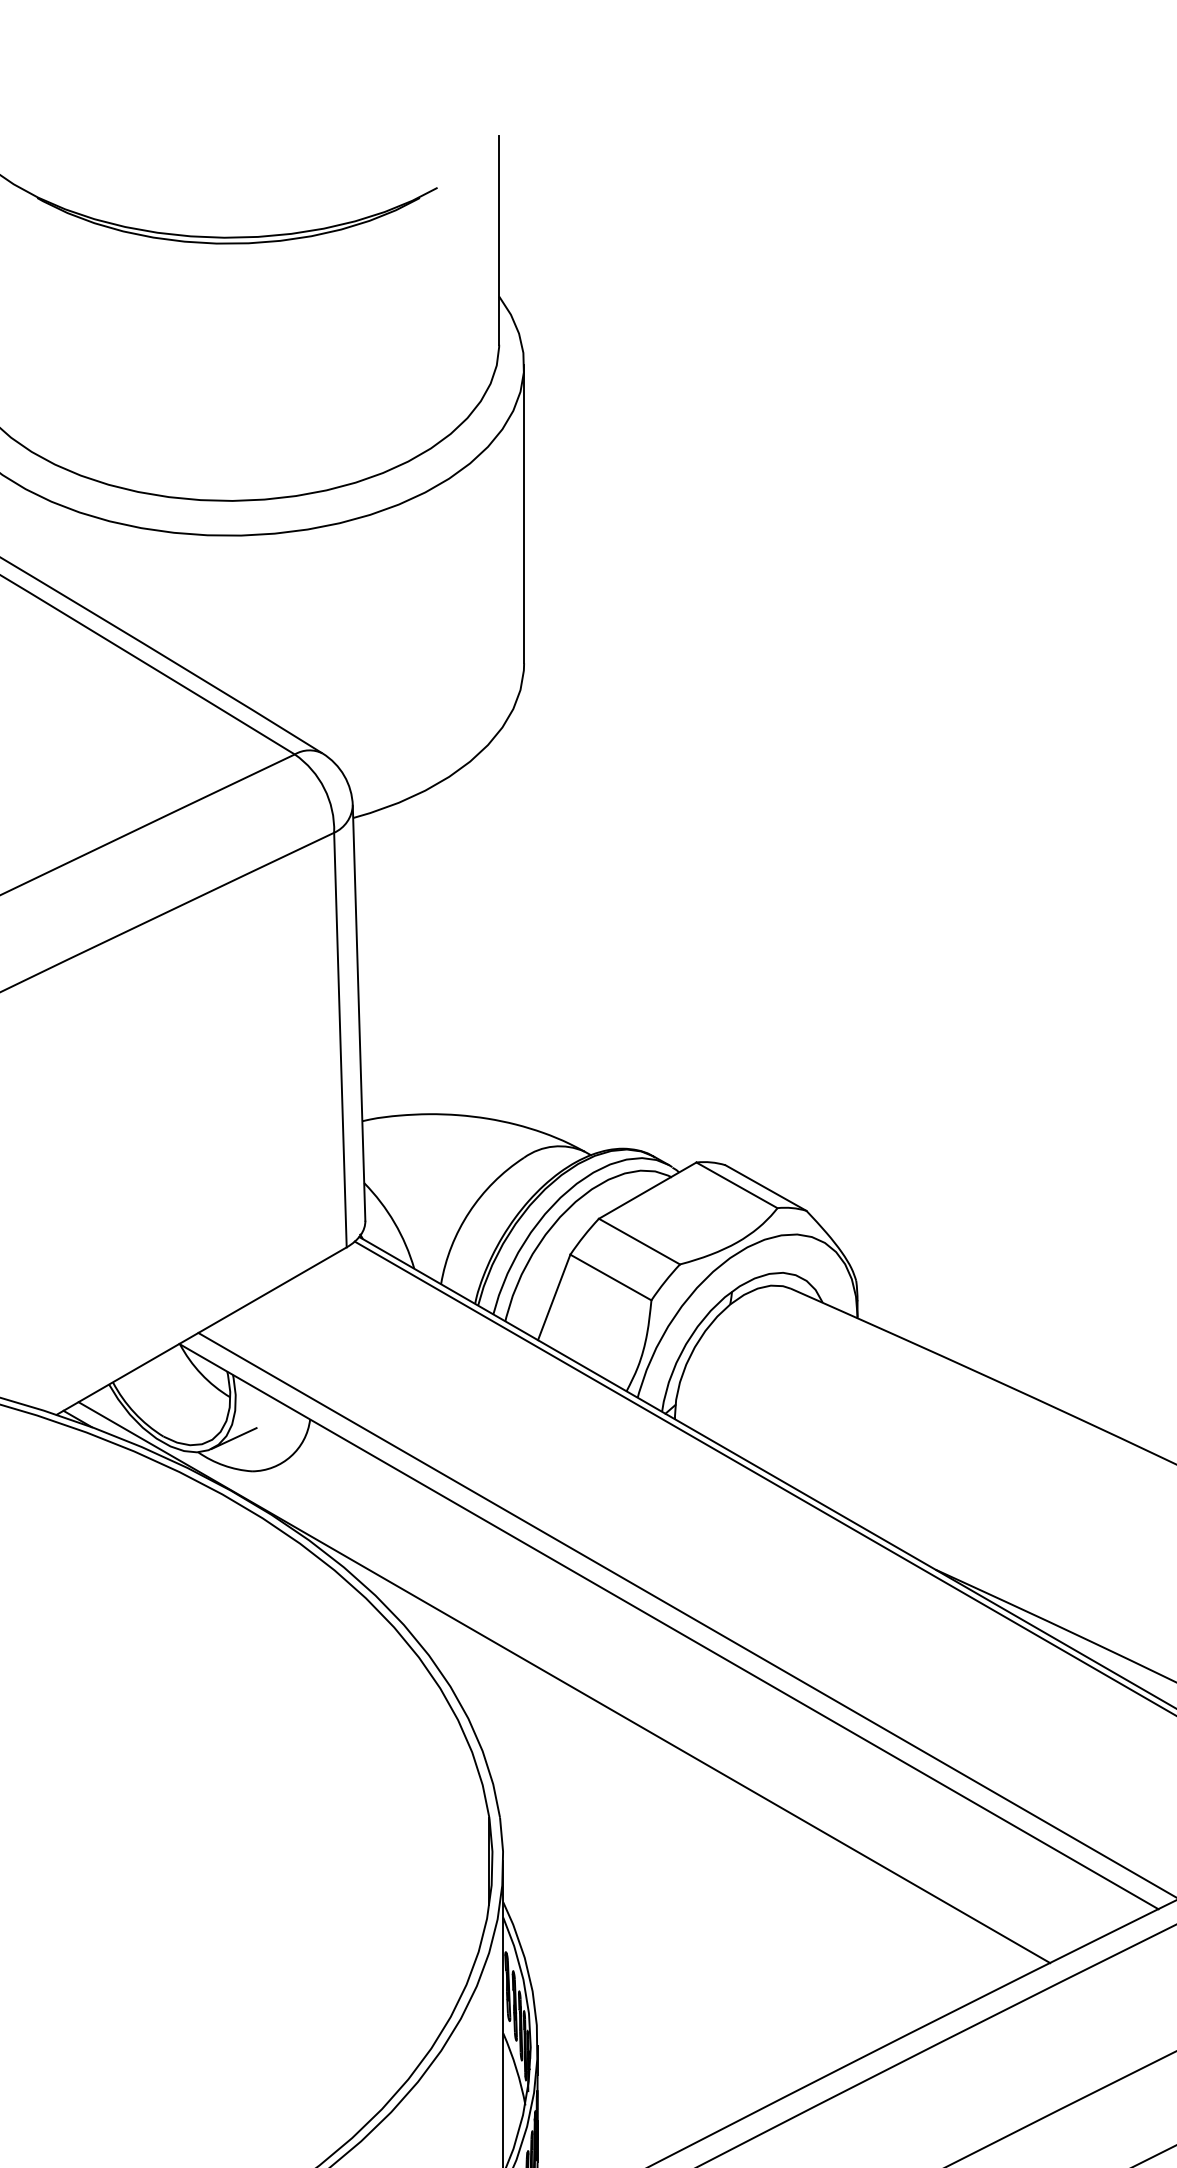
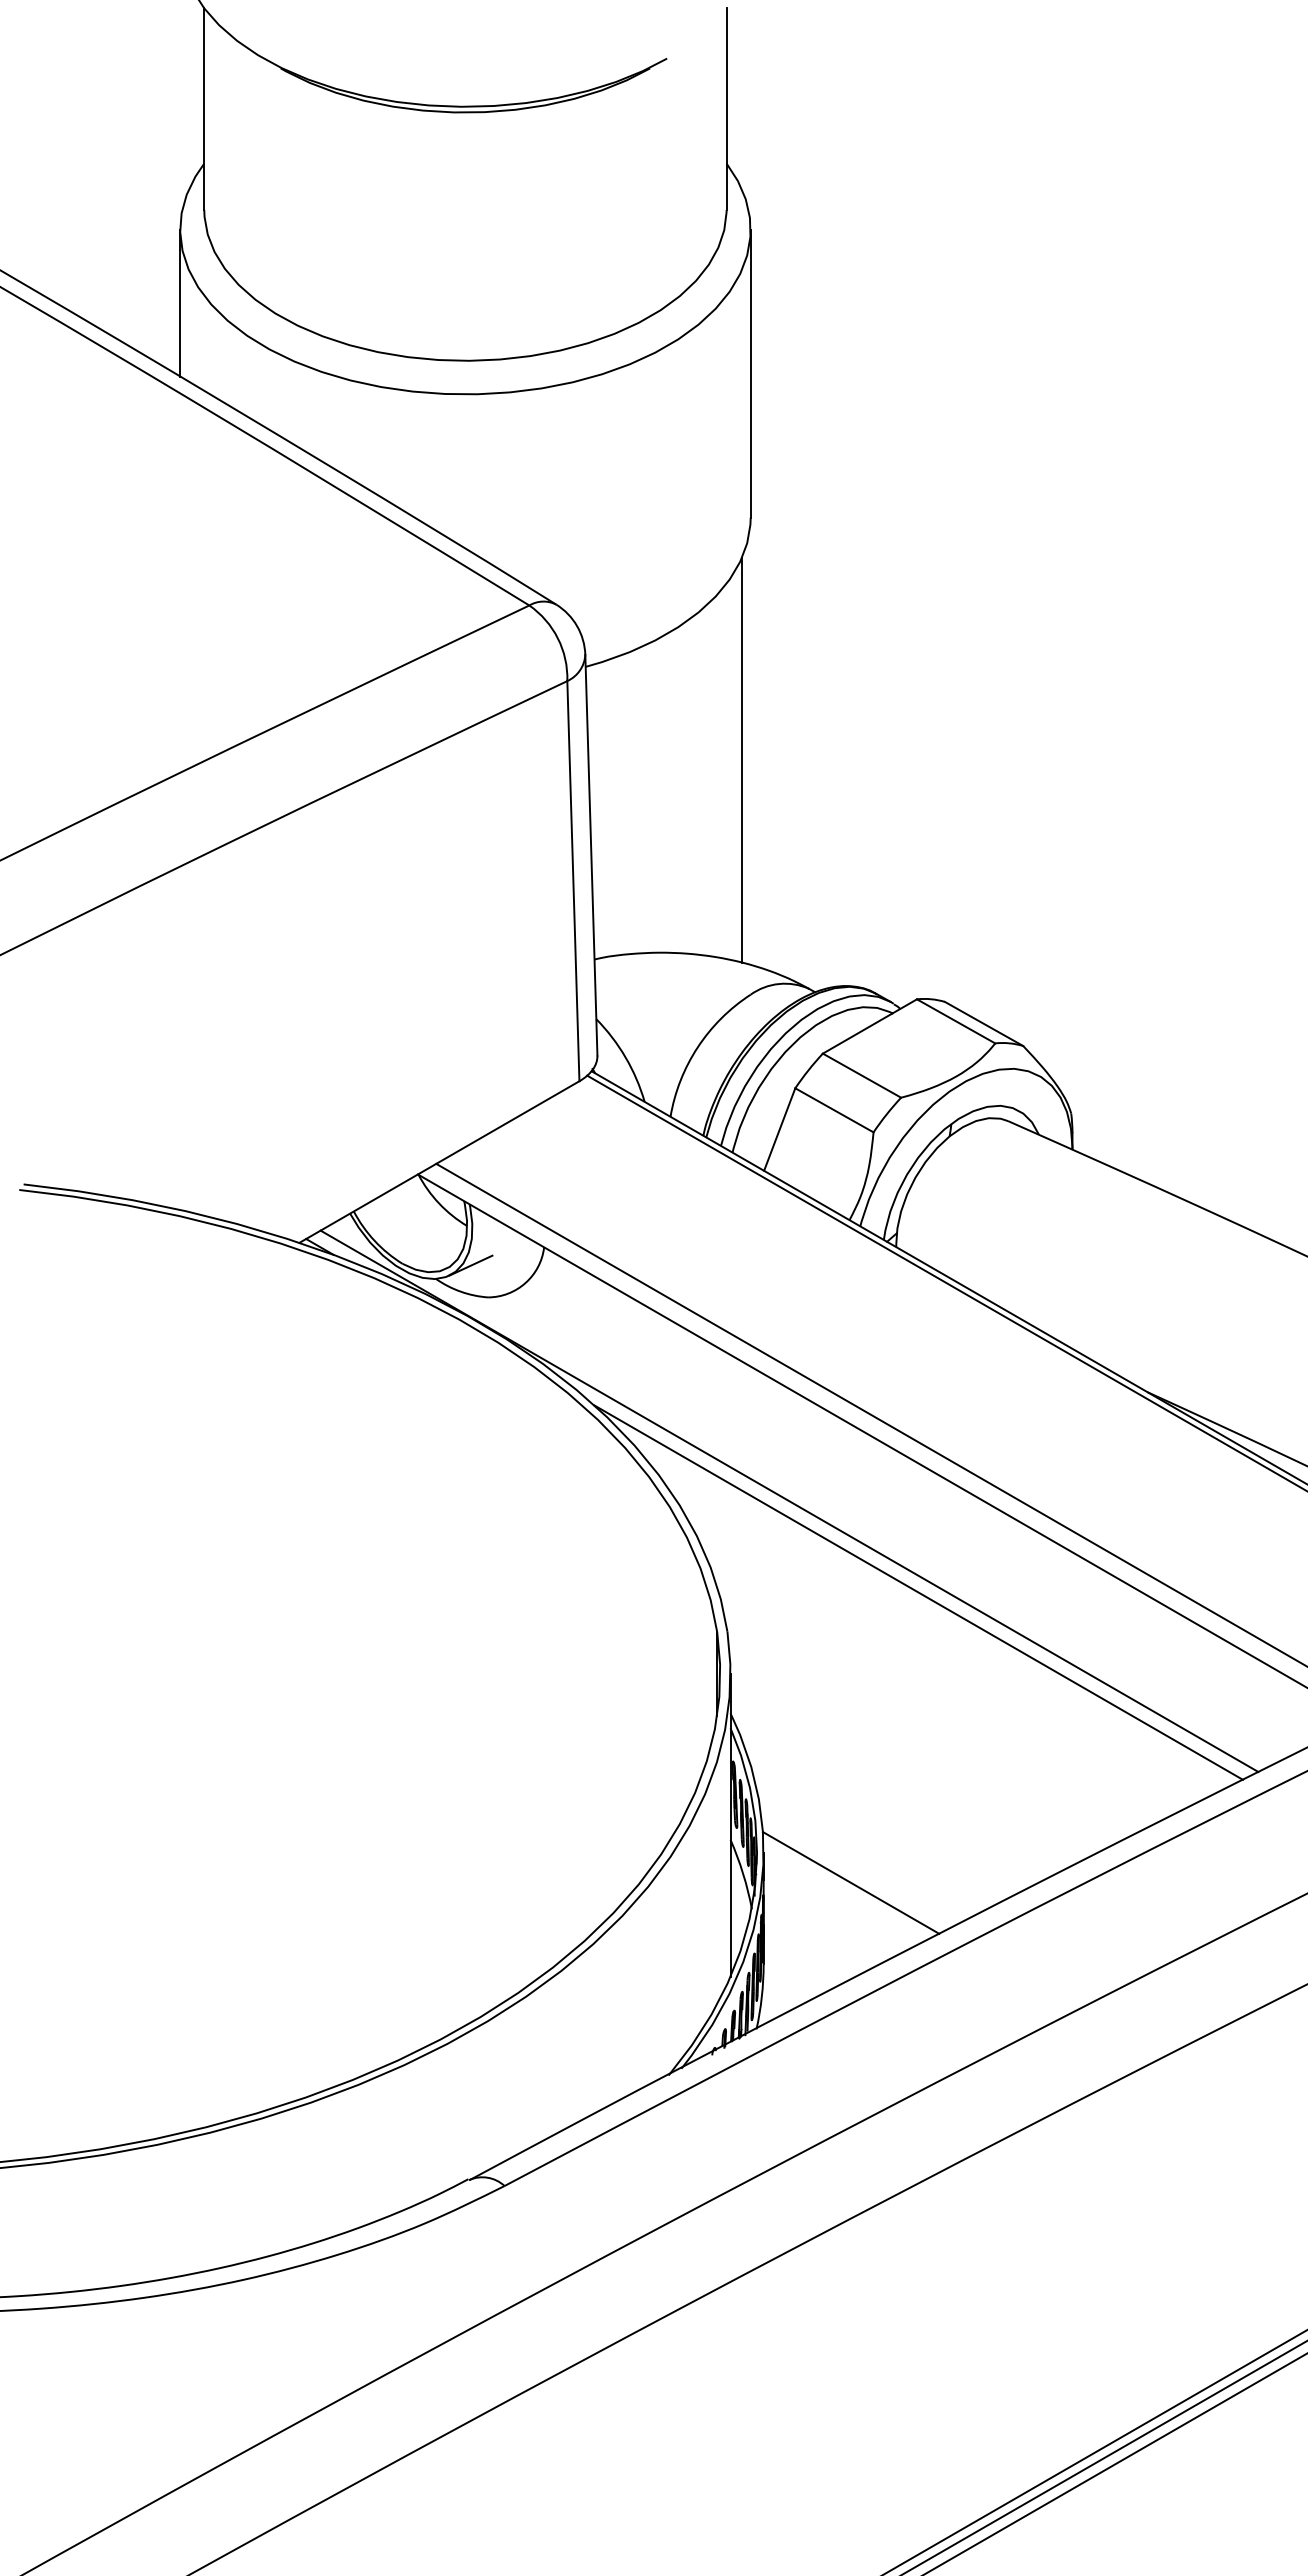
line: (515, 914) -> (742, 759), added
line: (698, 1777) -> (918, 1592), added
line: (627, 2077) -> (850, 1882), added

